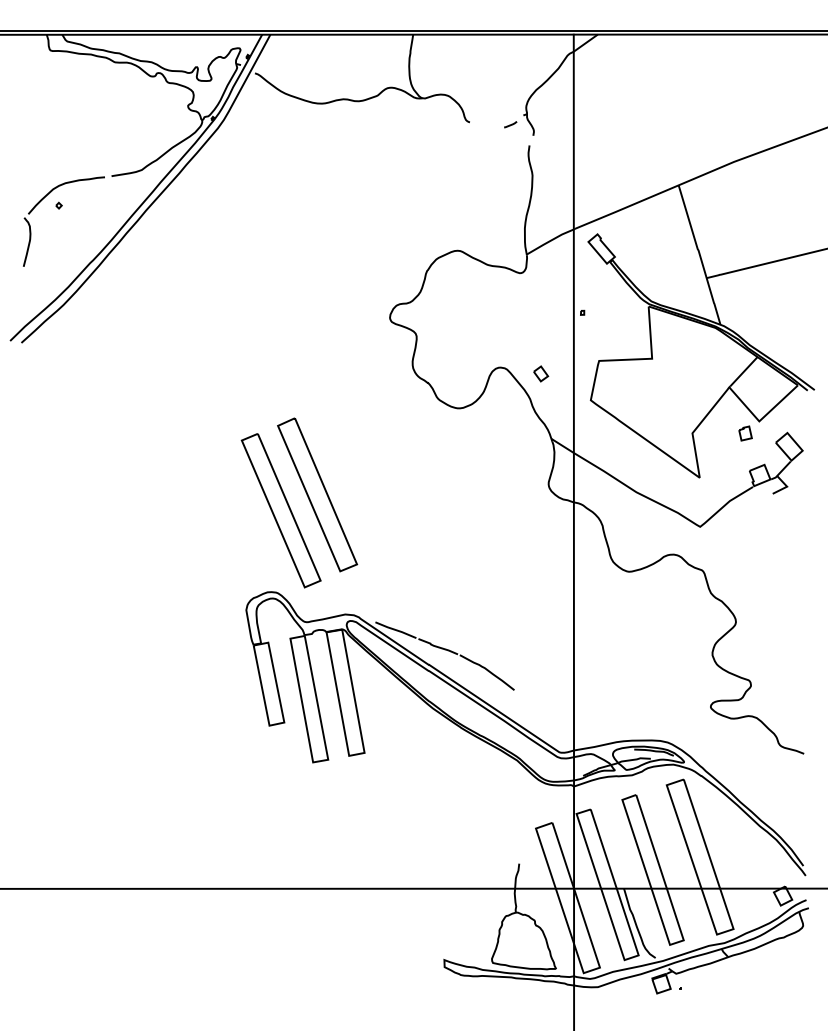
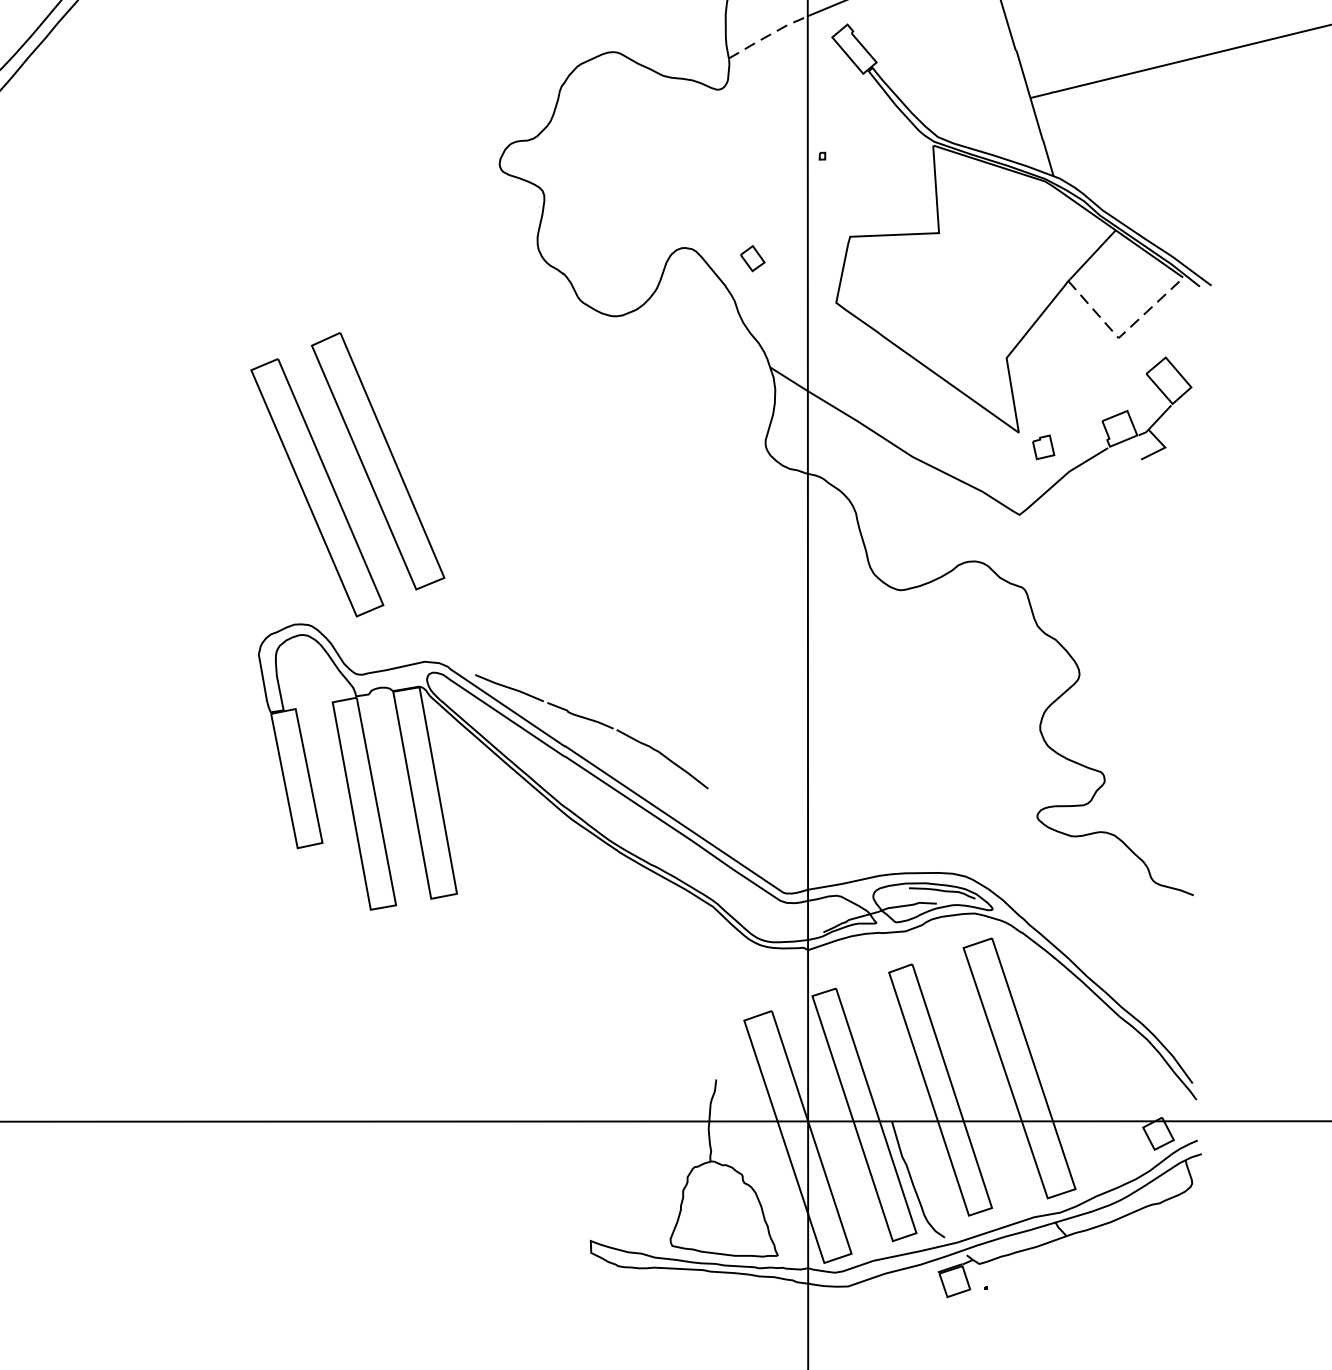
line: (550, 241) -> (768, 36), solid -> dashed
line: (762, 418) -> (1124, 333), solid -> dashed
part: (745, 433) -> (1043, 447), moved

